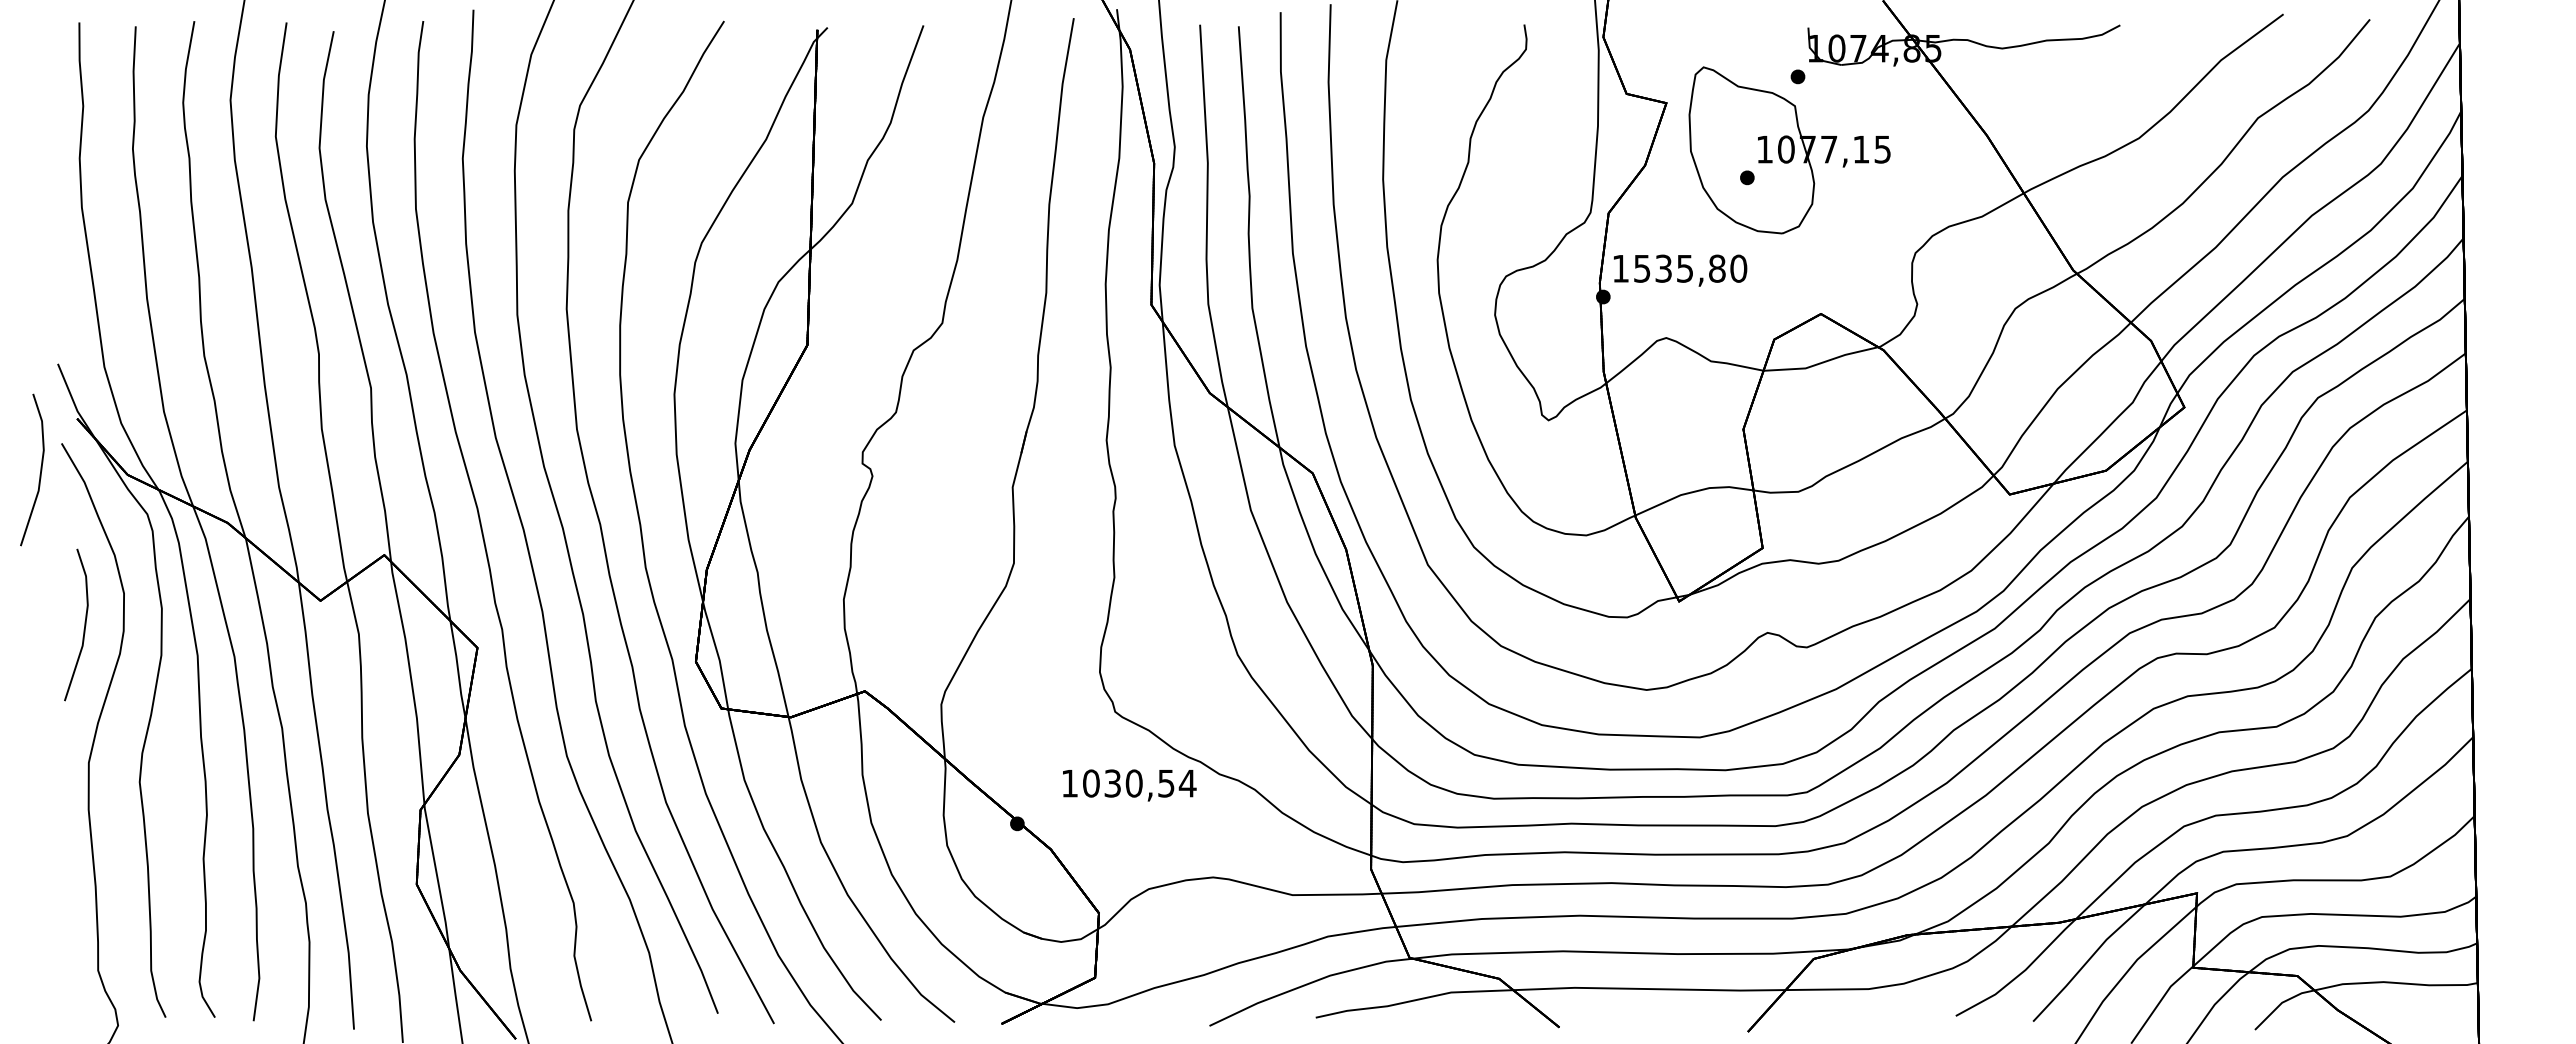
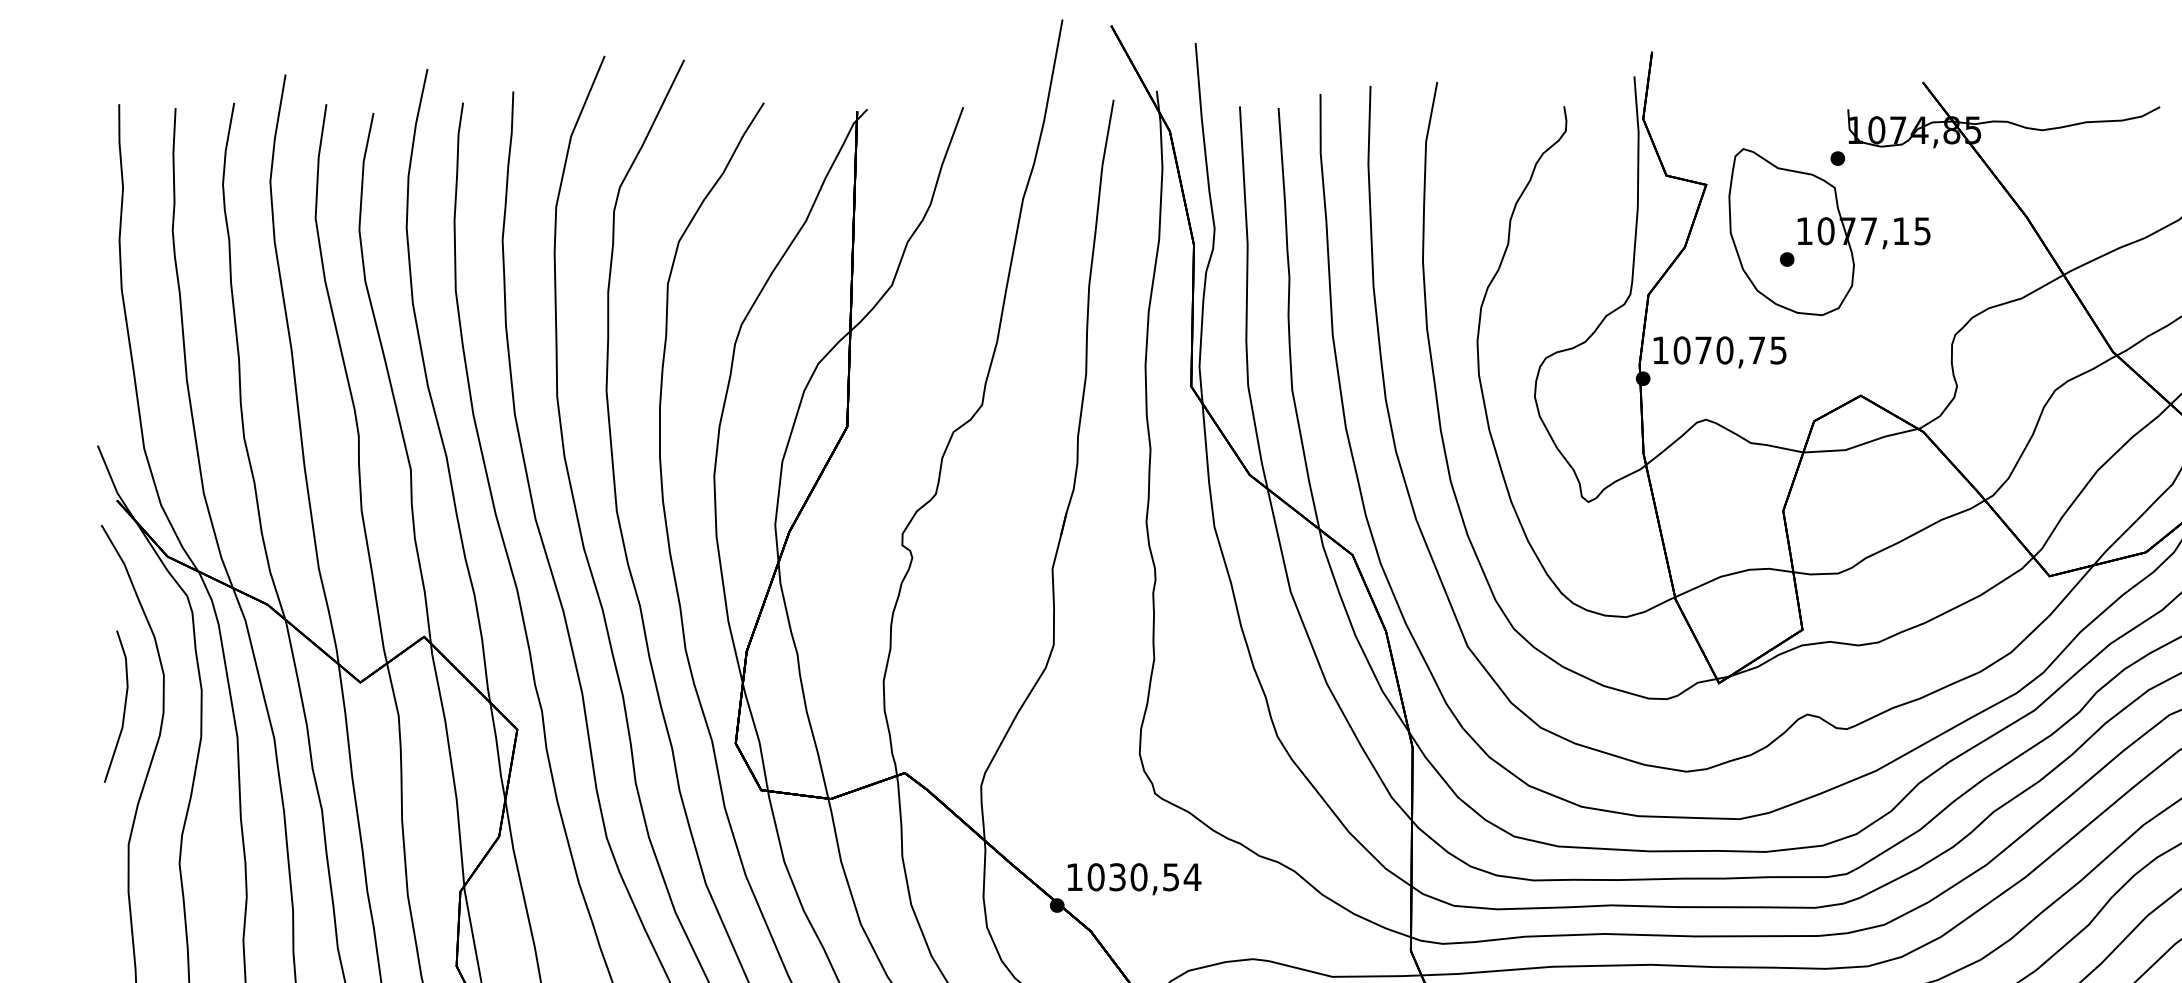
text: (1690, 268) -> (1730, 350), 1535,80 -> 1070,75
part: (40, 469) -> (80, 551), removed
text: (1129, 785) -> (1134, 879), moved

